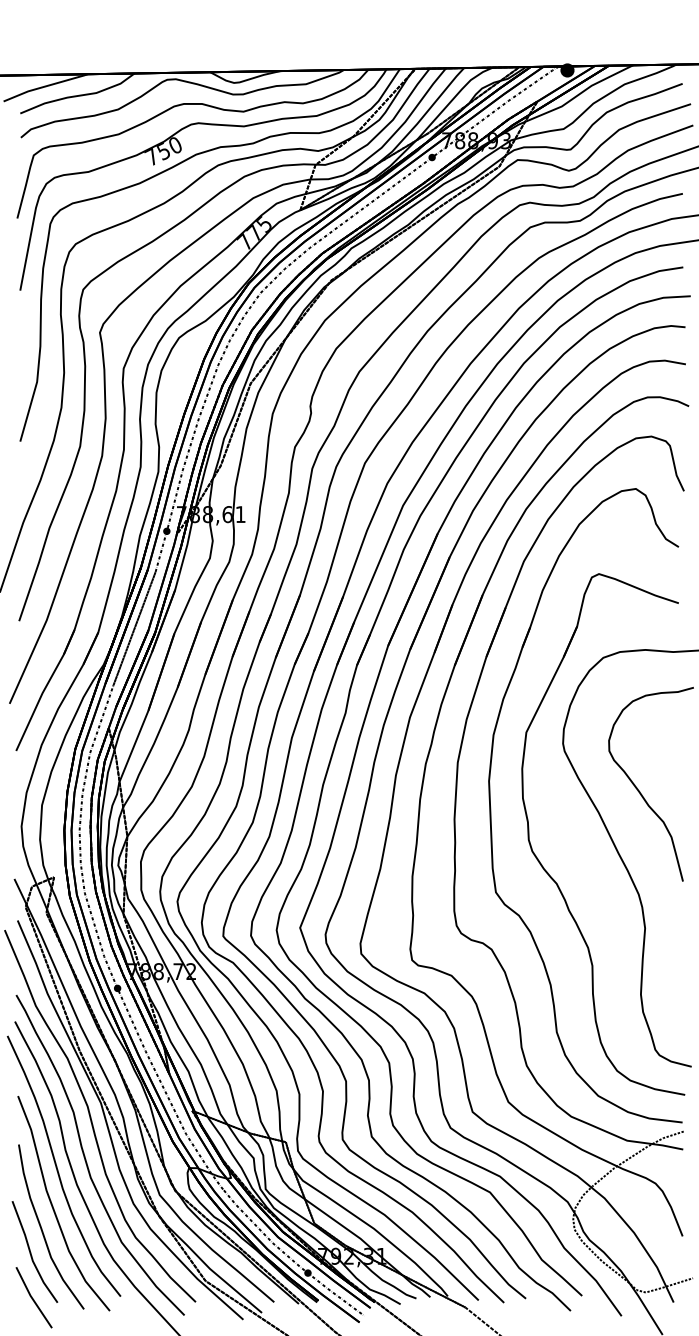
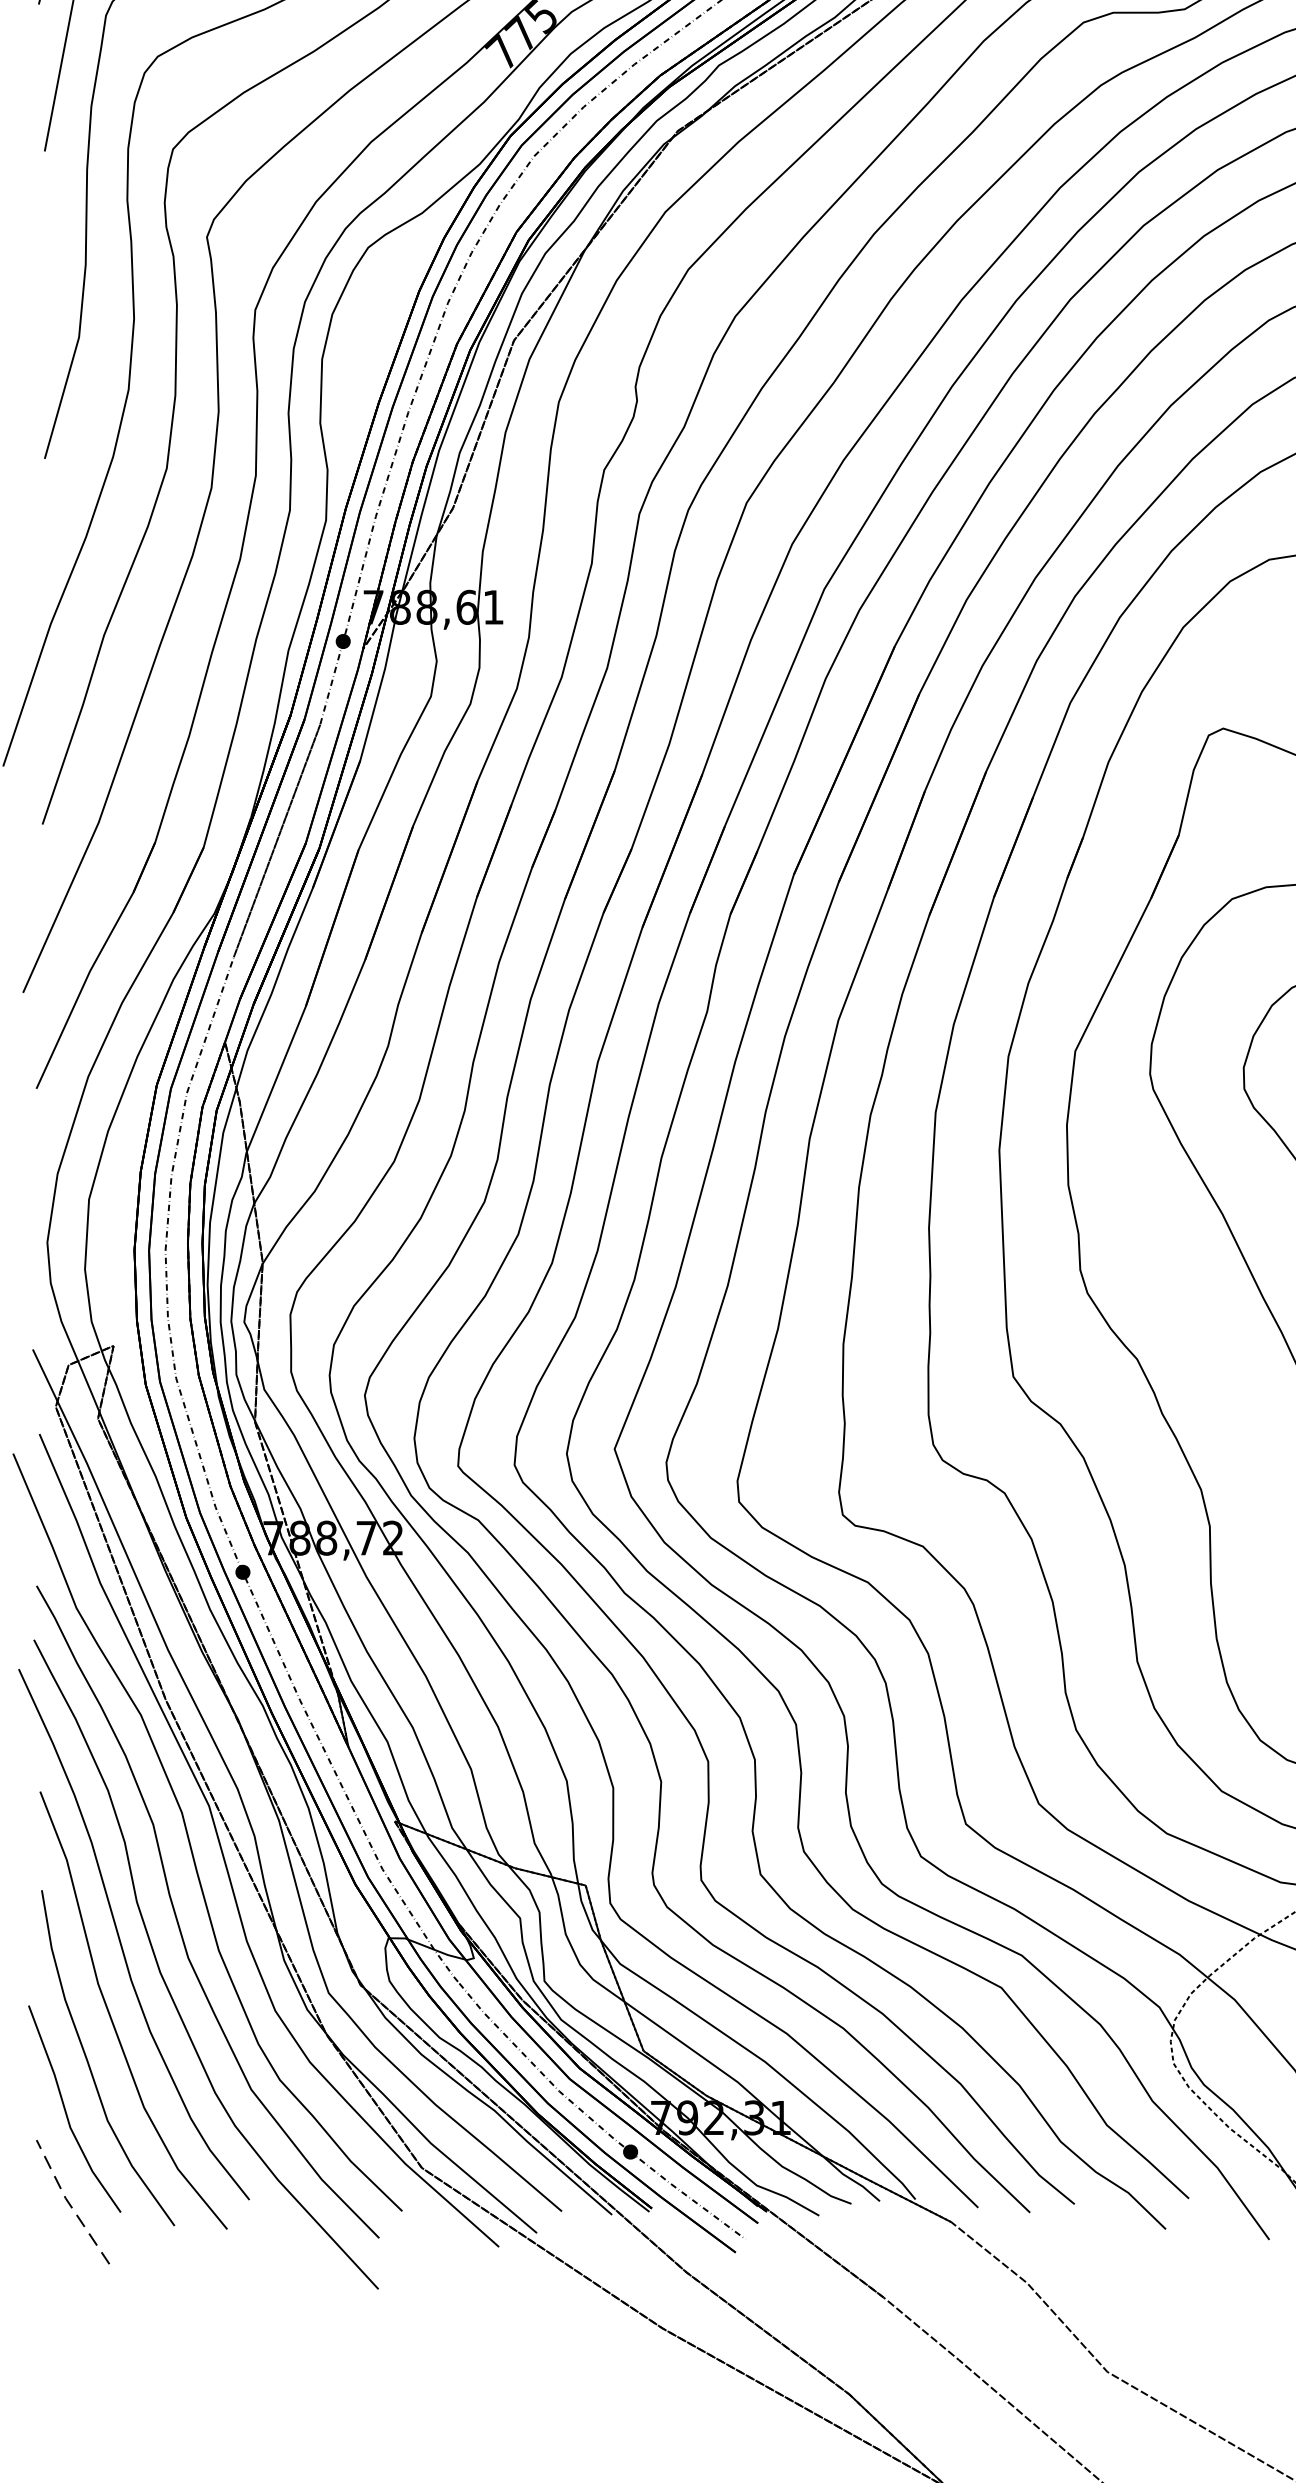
line: (32, 1298) -> (69, 2203), solid -> dashed

